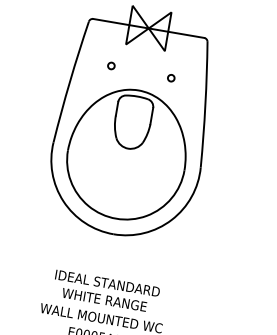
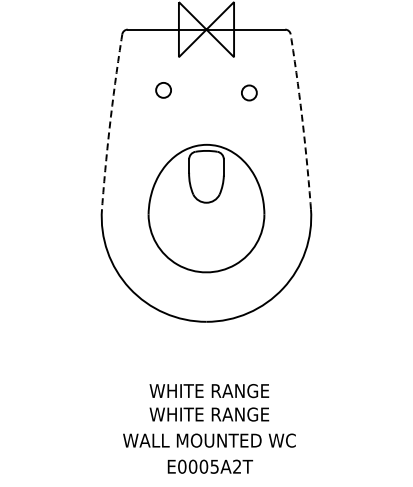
circle: (111, 65) -> (163, 89), size x1.6
circle: (170, 77) -> (248, 92), size x1.6
arc: (70, 81) -> (110, 121), solid -> dashed
arc: (205, 104) -> (302, 121), solid -> dashed
part: (127, 154) -> (206, 208), size x0.7
text: (107, 283) -> (209, 391), IDEAL STANDARD -> WHITE RANGE

